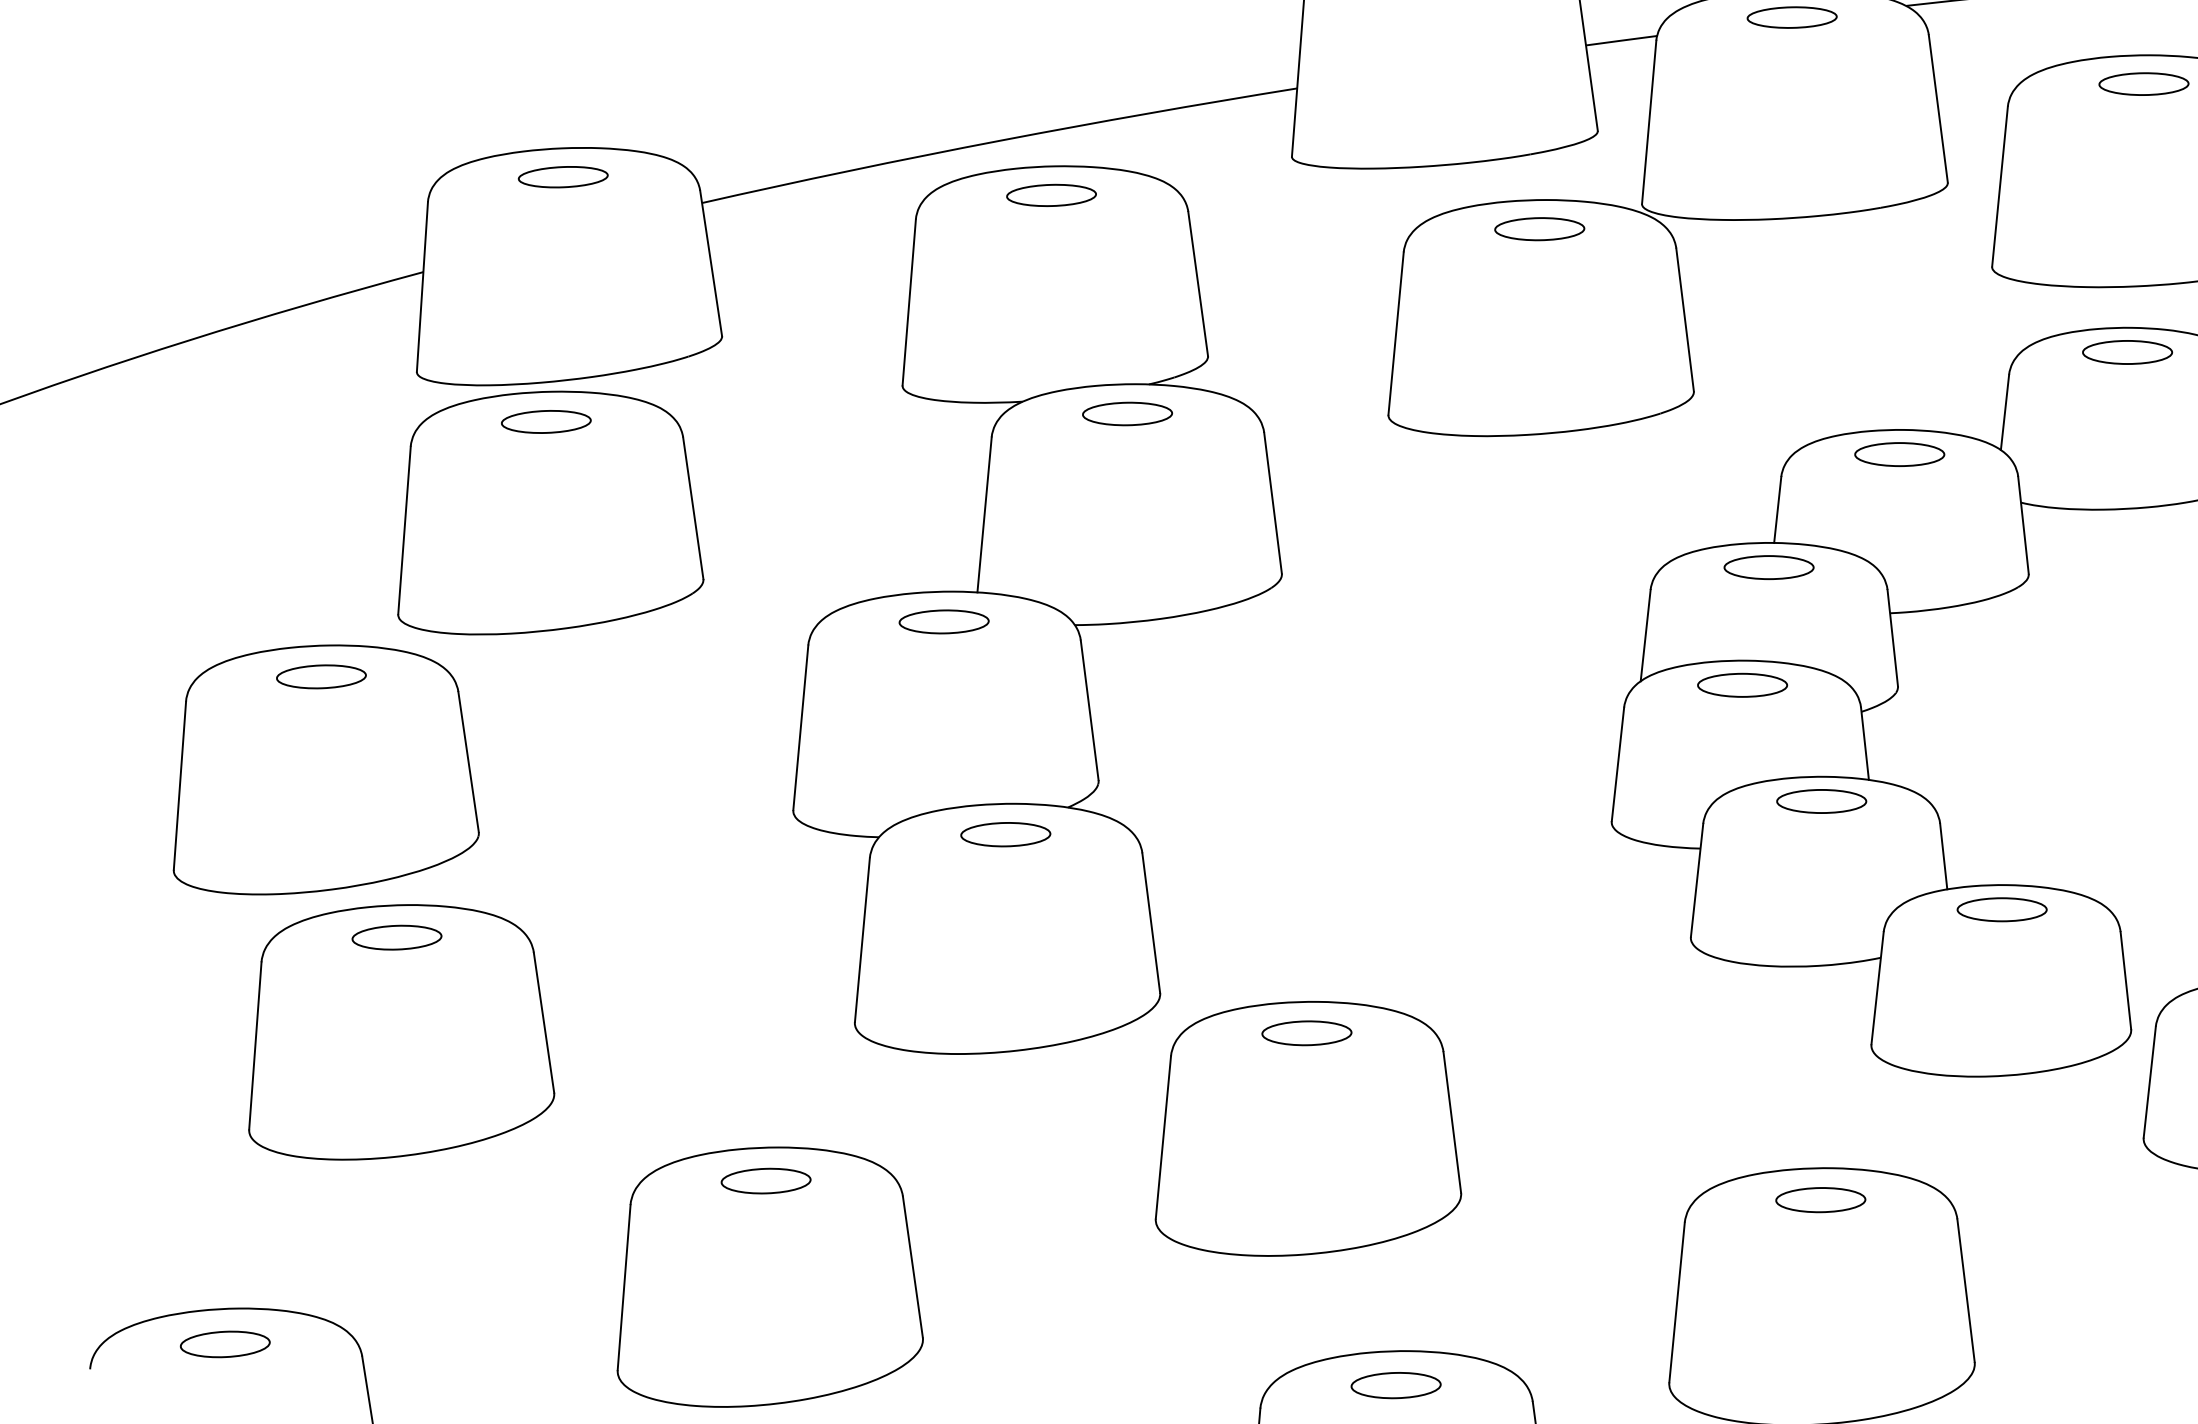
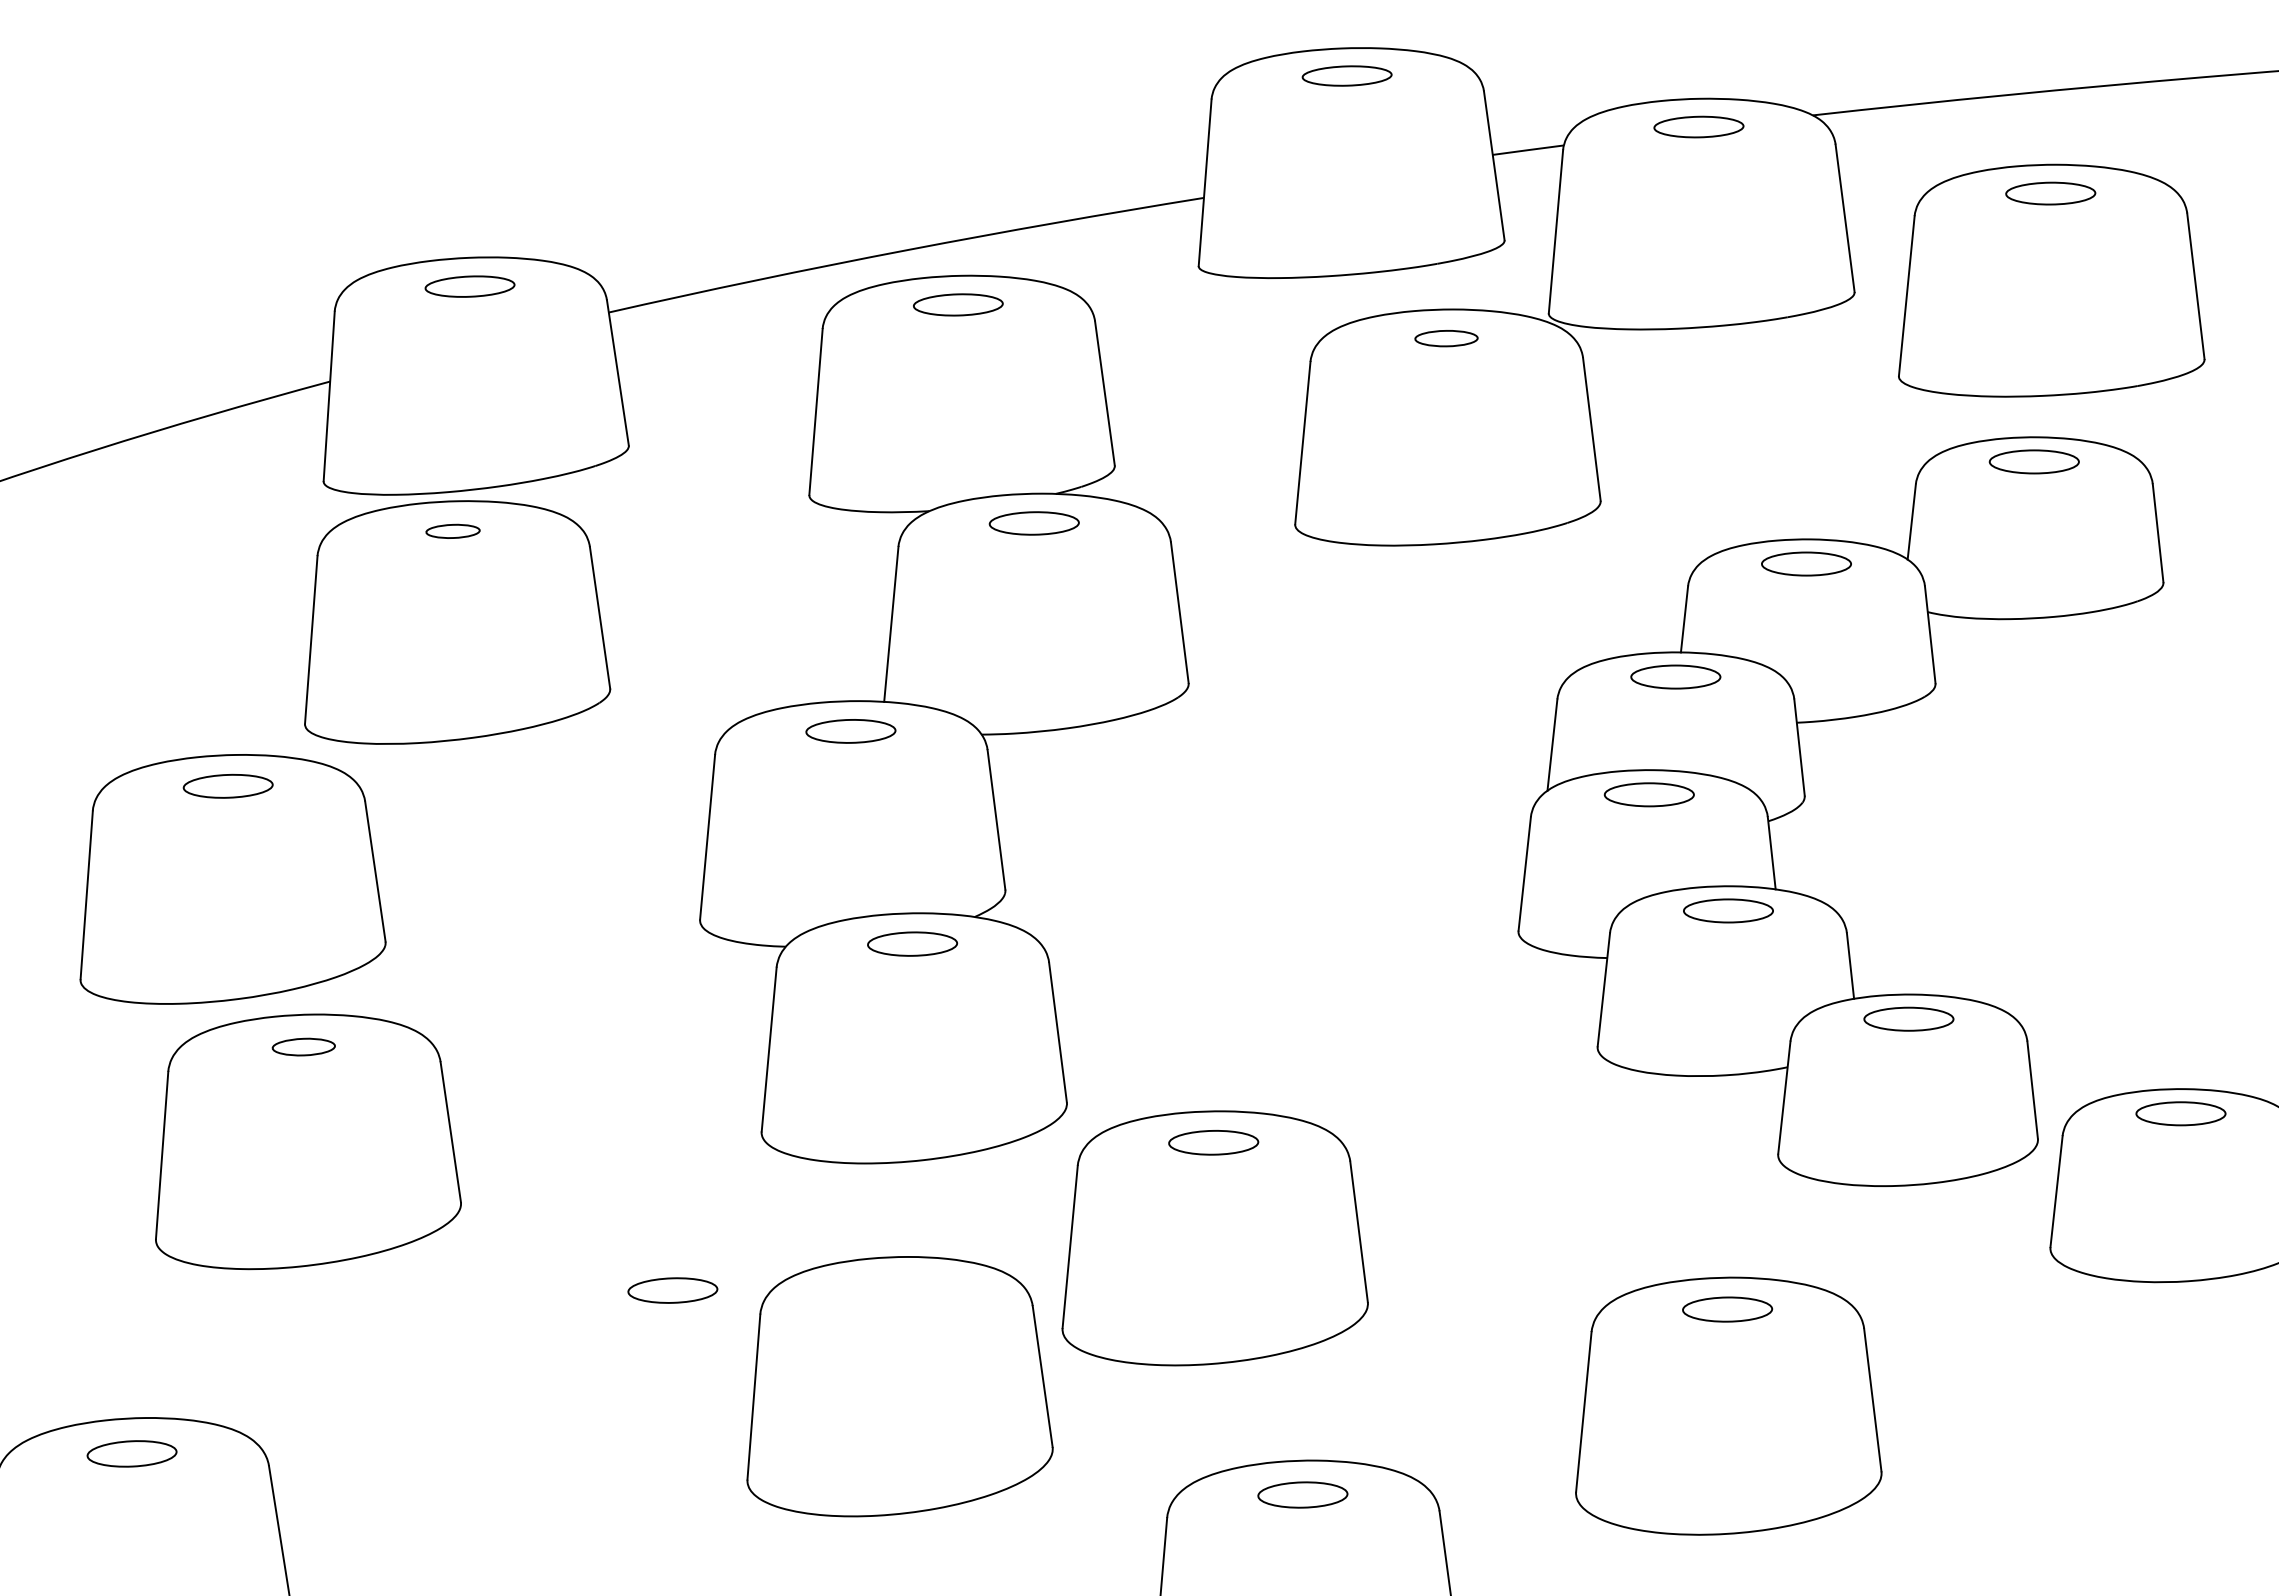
part: (1539, 229) -> (1446, 338), size x0.7
part: (545, 422) -> (452, 531), size x0.6
part: (396, 937) -> (303, 1046), size x0.7
part: (769, 1277) -> (899, 1386), moved

